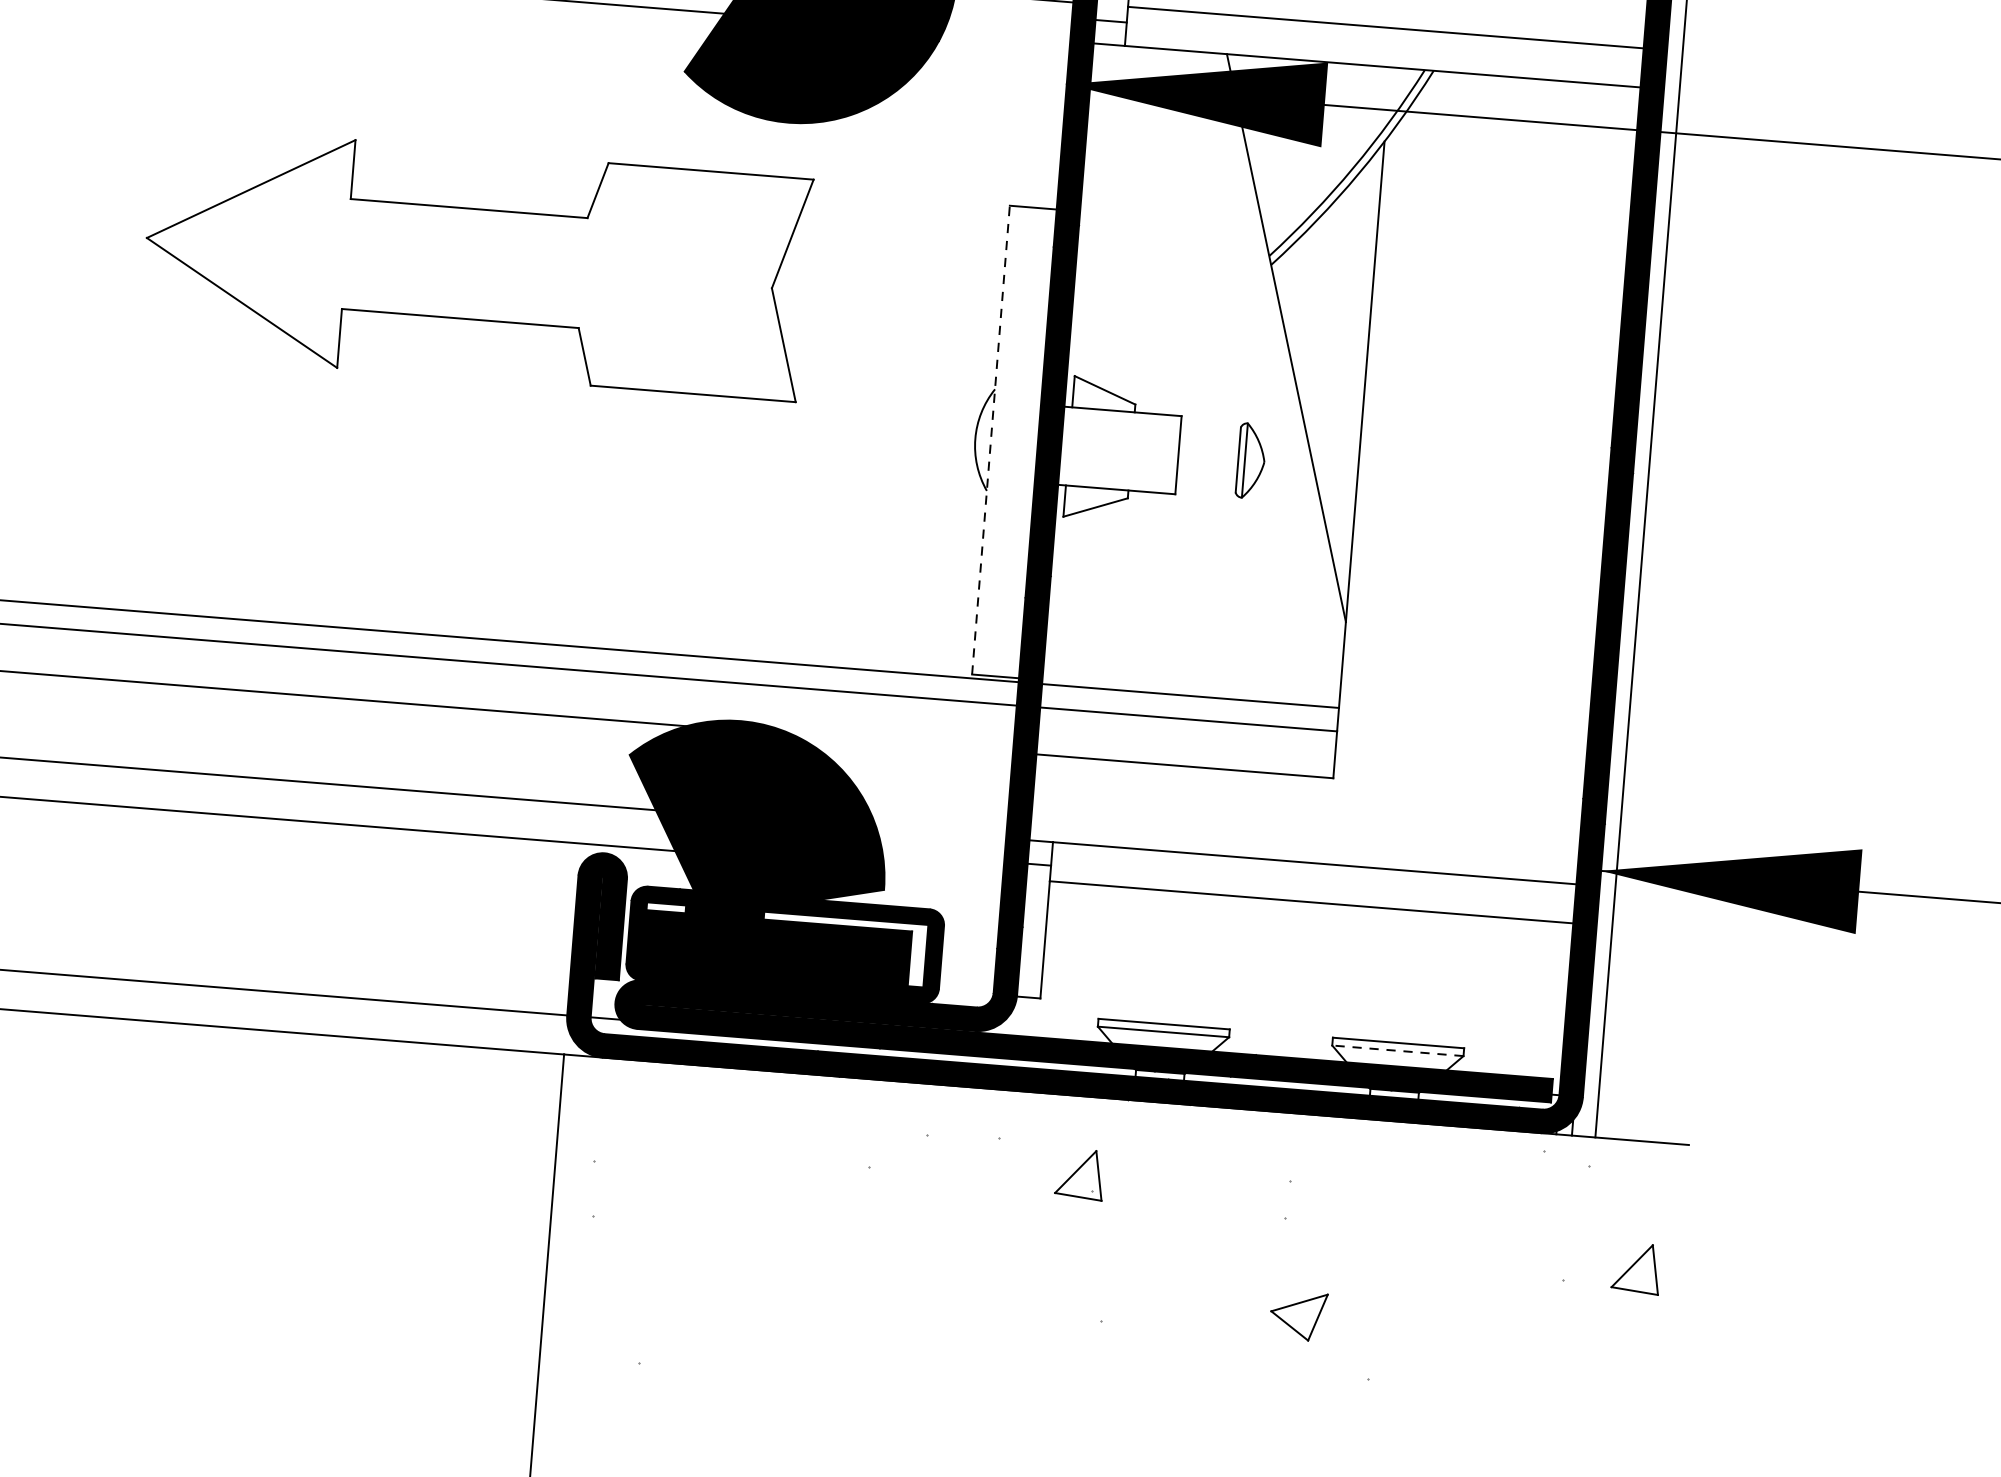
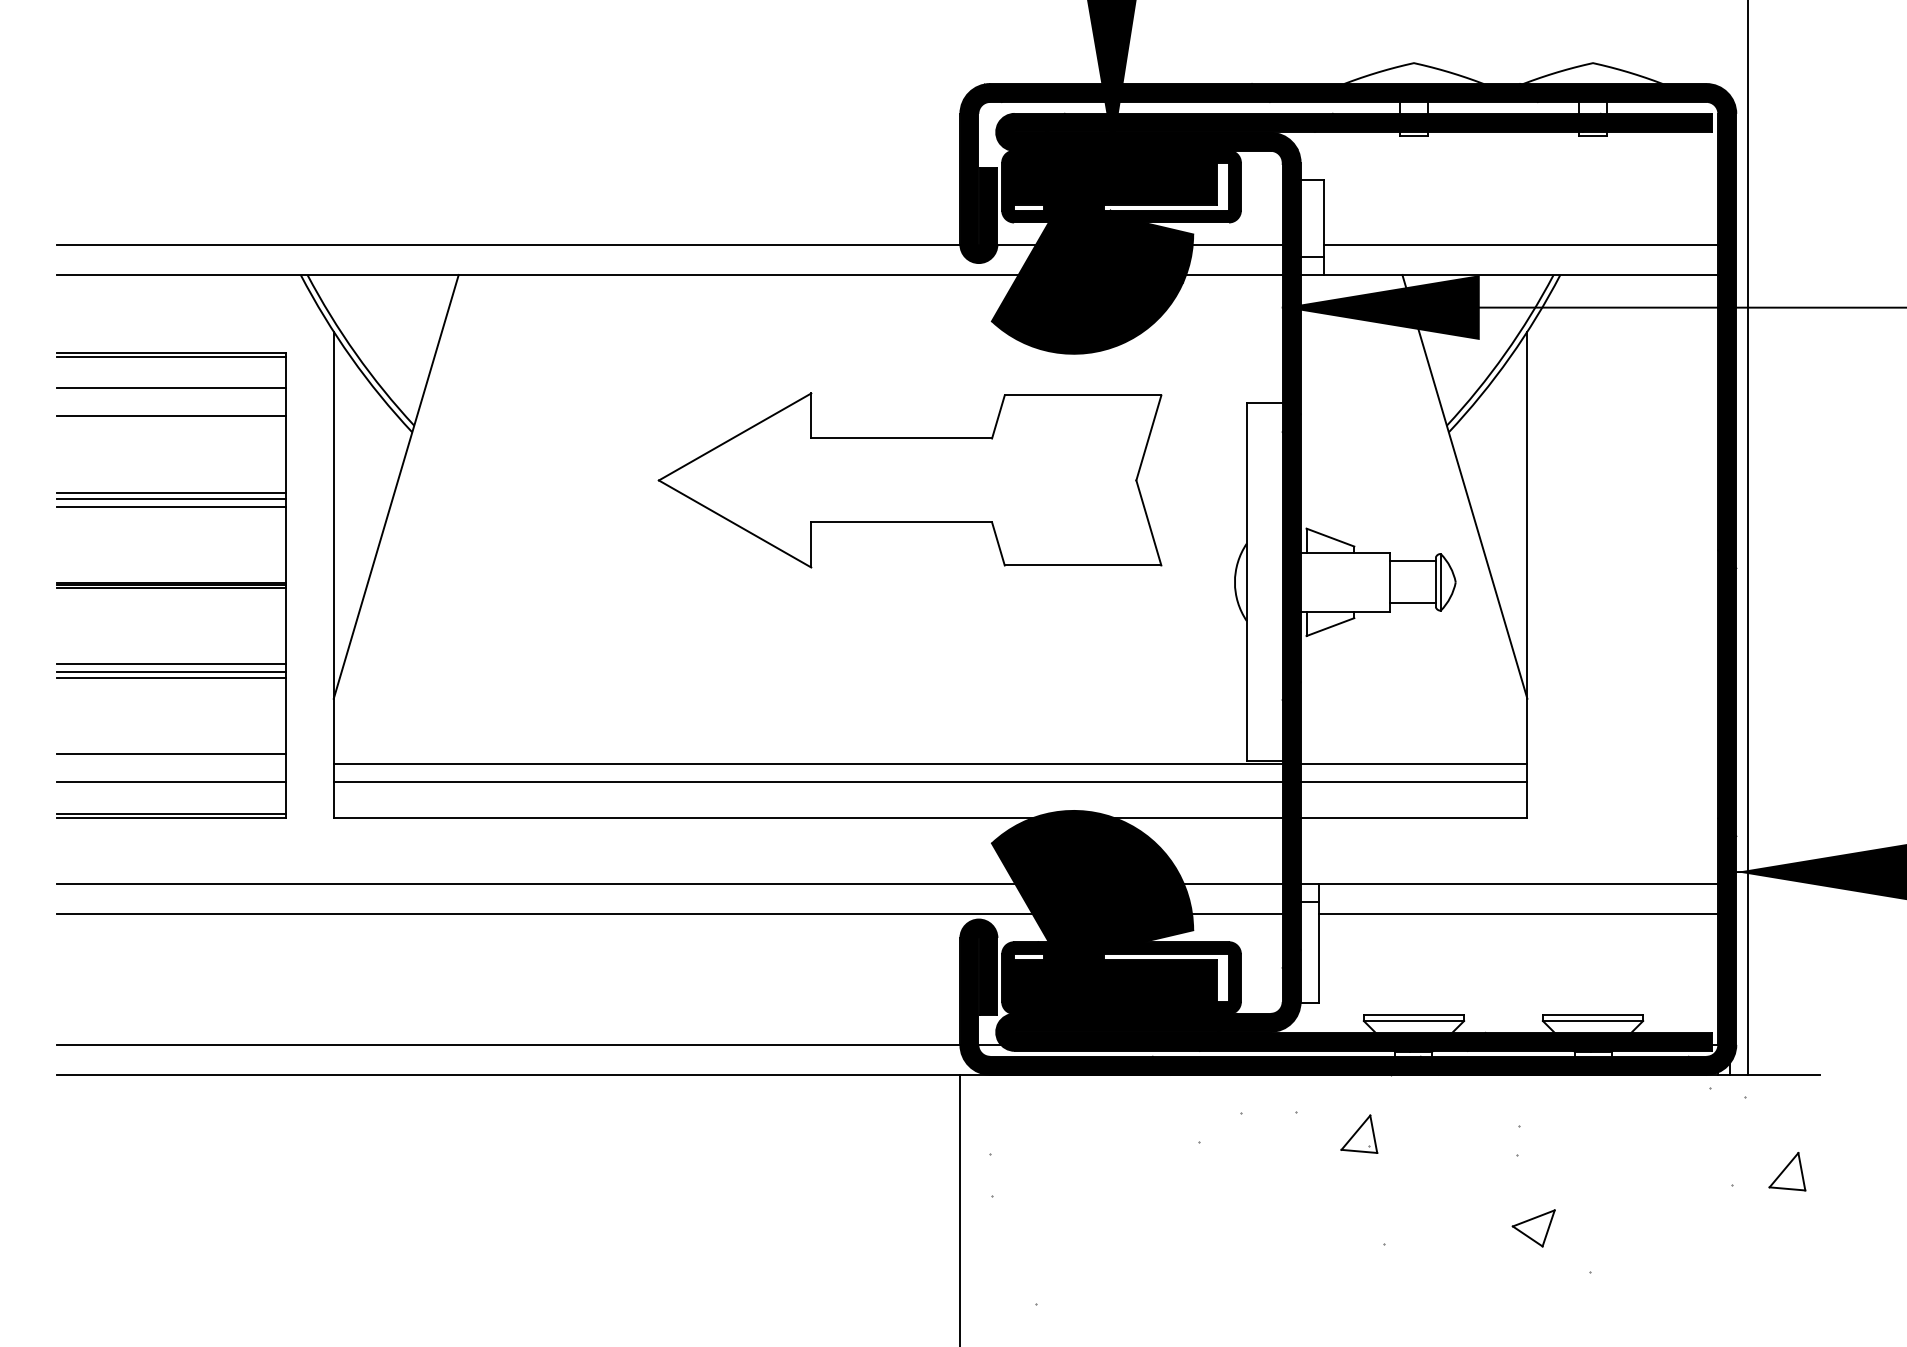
line: (1007, 37) -> (1234, 275), added
part: (474, 264) -> (909, 480), moved
line: (1209, 430) -> (1412, 561), added
line: (990, 438) -> (1246, 581), dashed -> solid
line: (1205, 485) -> (1412, 603), added
line: (902, 744) -> (1198, 818), added
line: (940, 832) -> (1232, 883), added
line: (942, 872) -> (1236, 913), added
line: (1397, 1051) -> (1592, 1021), dashed -> solid

